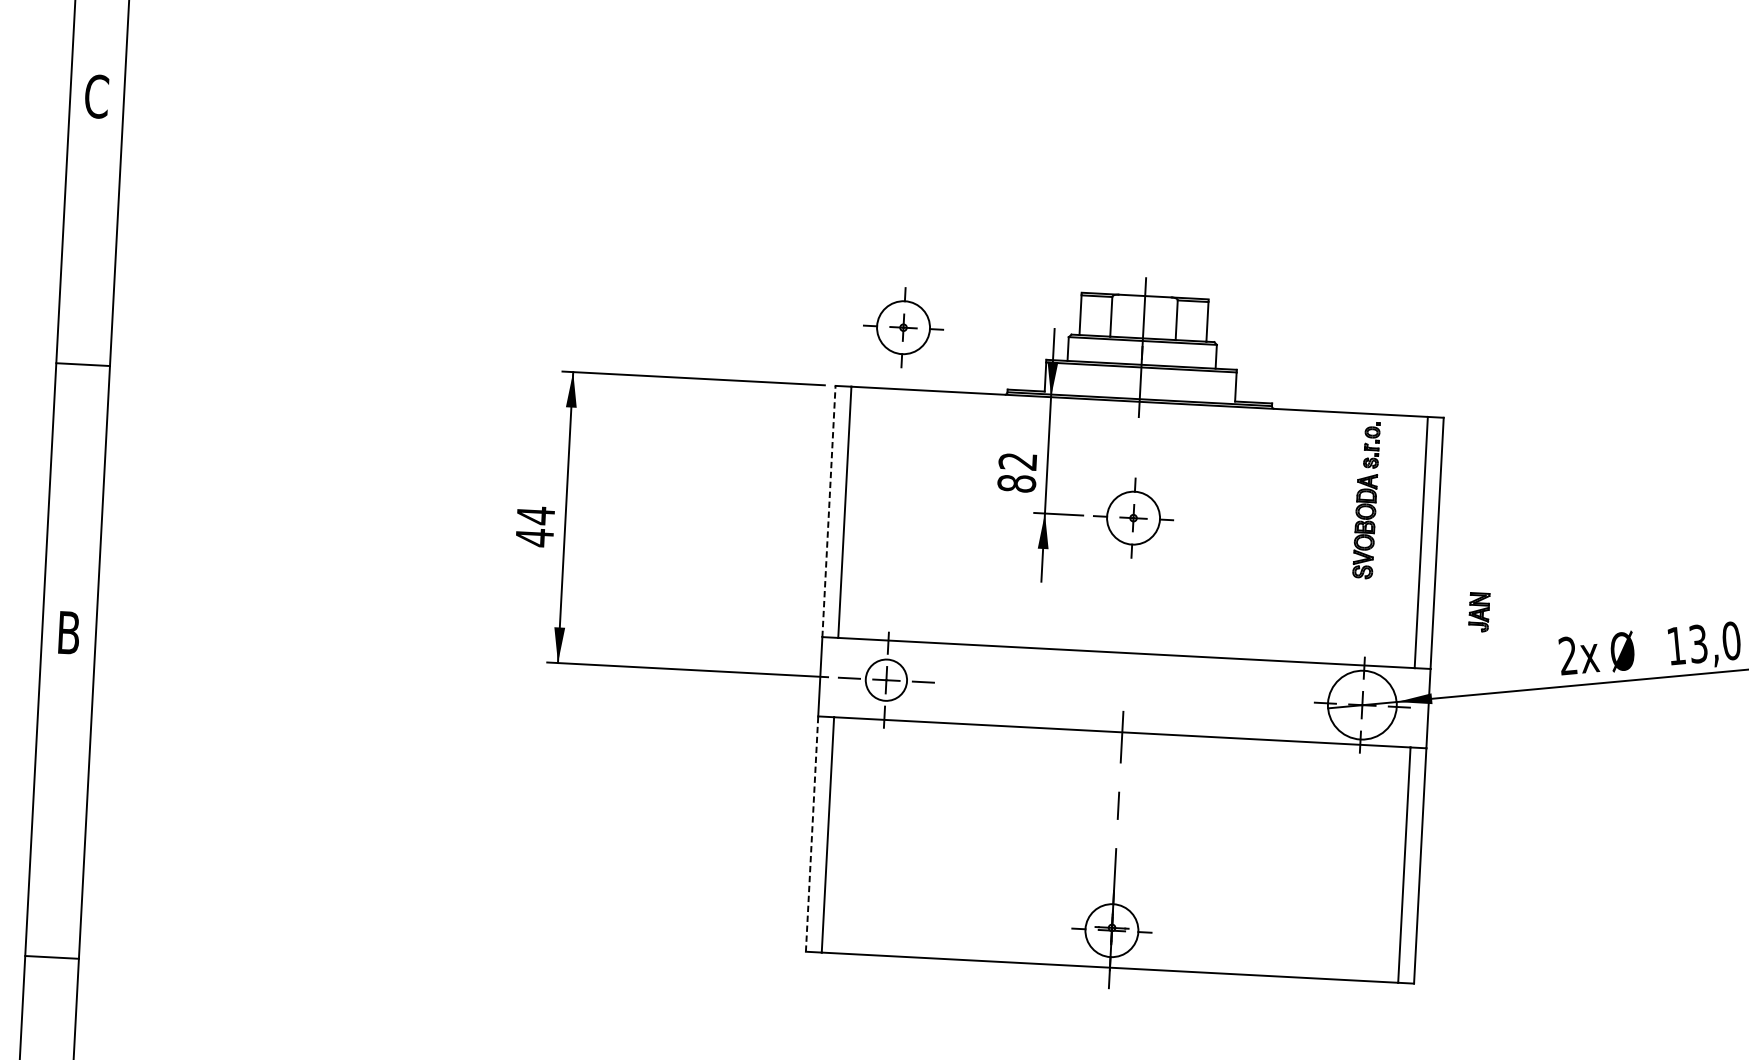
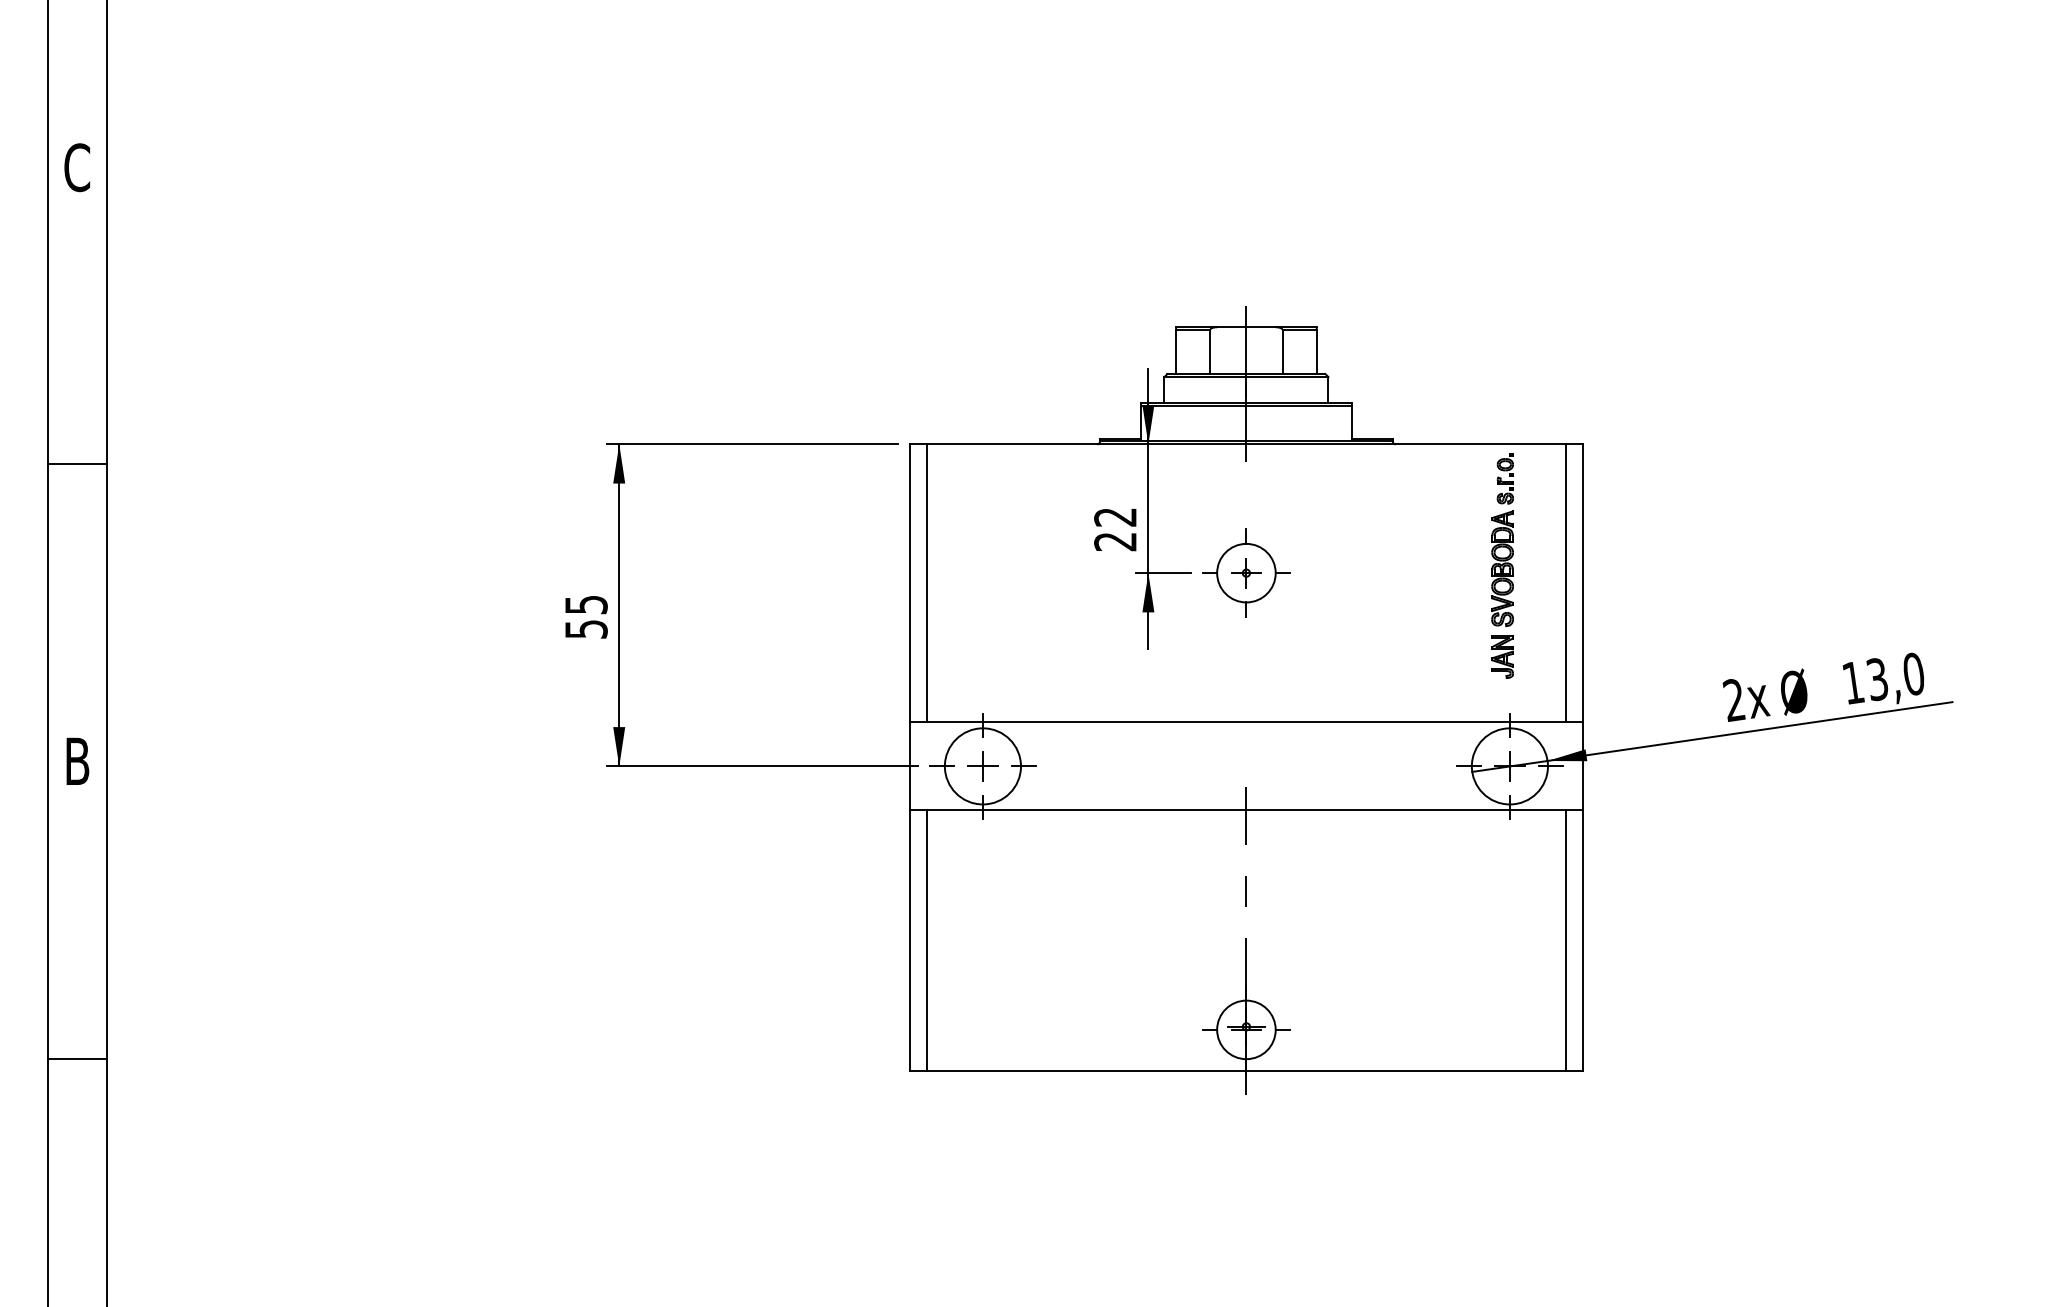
part: (903, 327) -> (981, 375), removed
text: (1016, 483) -> (1115, 541), 82 -> 22
line: (828, 510) -> (909, 582), dashed -> solid
text: (535, 526) -> (586, 616), 44 -> 55
part: (1479, 611) -> (1502, 656), moved
circle: (886, 680) -> (982, 766), size x1.67
line: (811, 833) -> (909, 940), dashed -> solid
line: (51, 957) -> (77, 1058), moved

